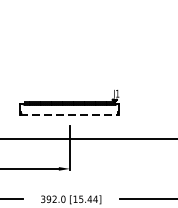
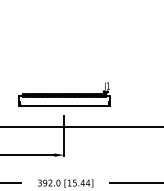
line: (69, 114) -> (64, 105), dashed -> solid

